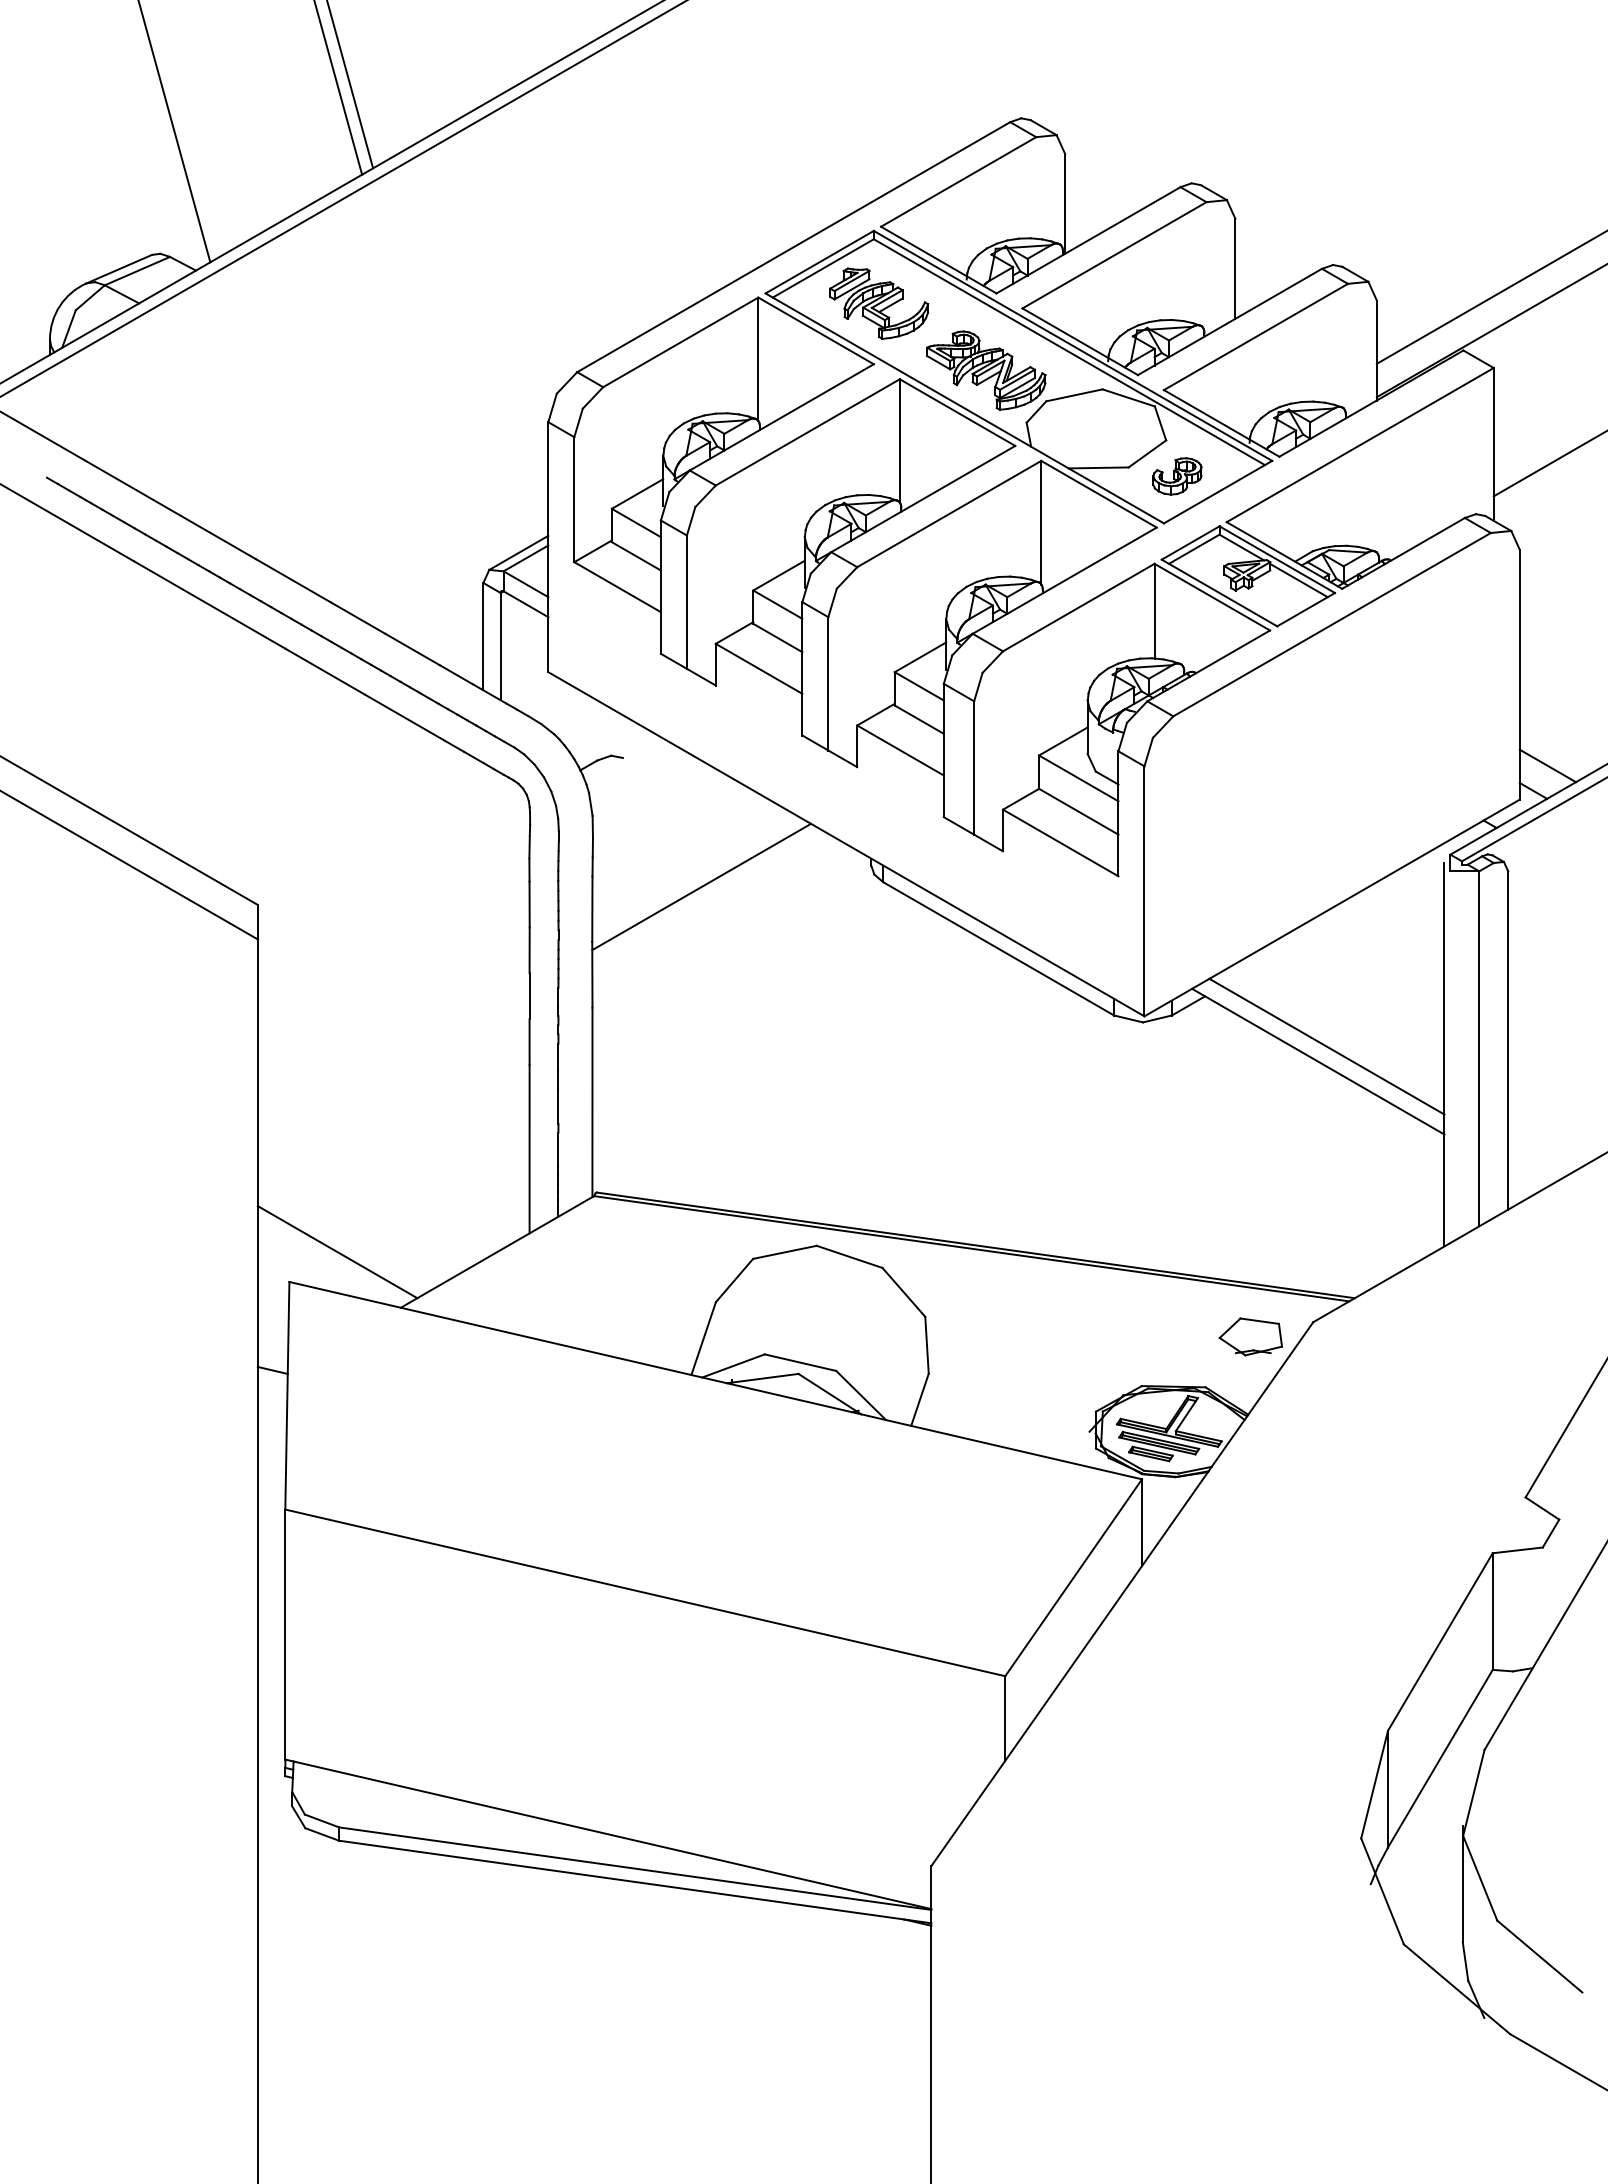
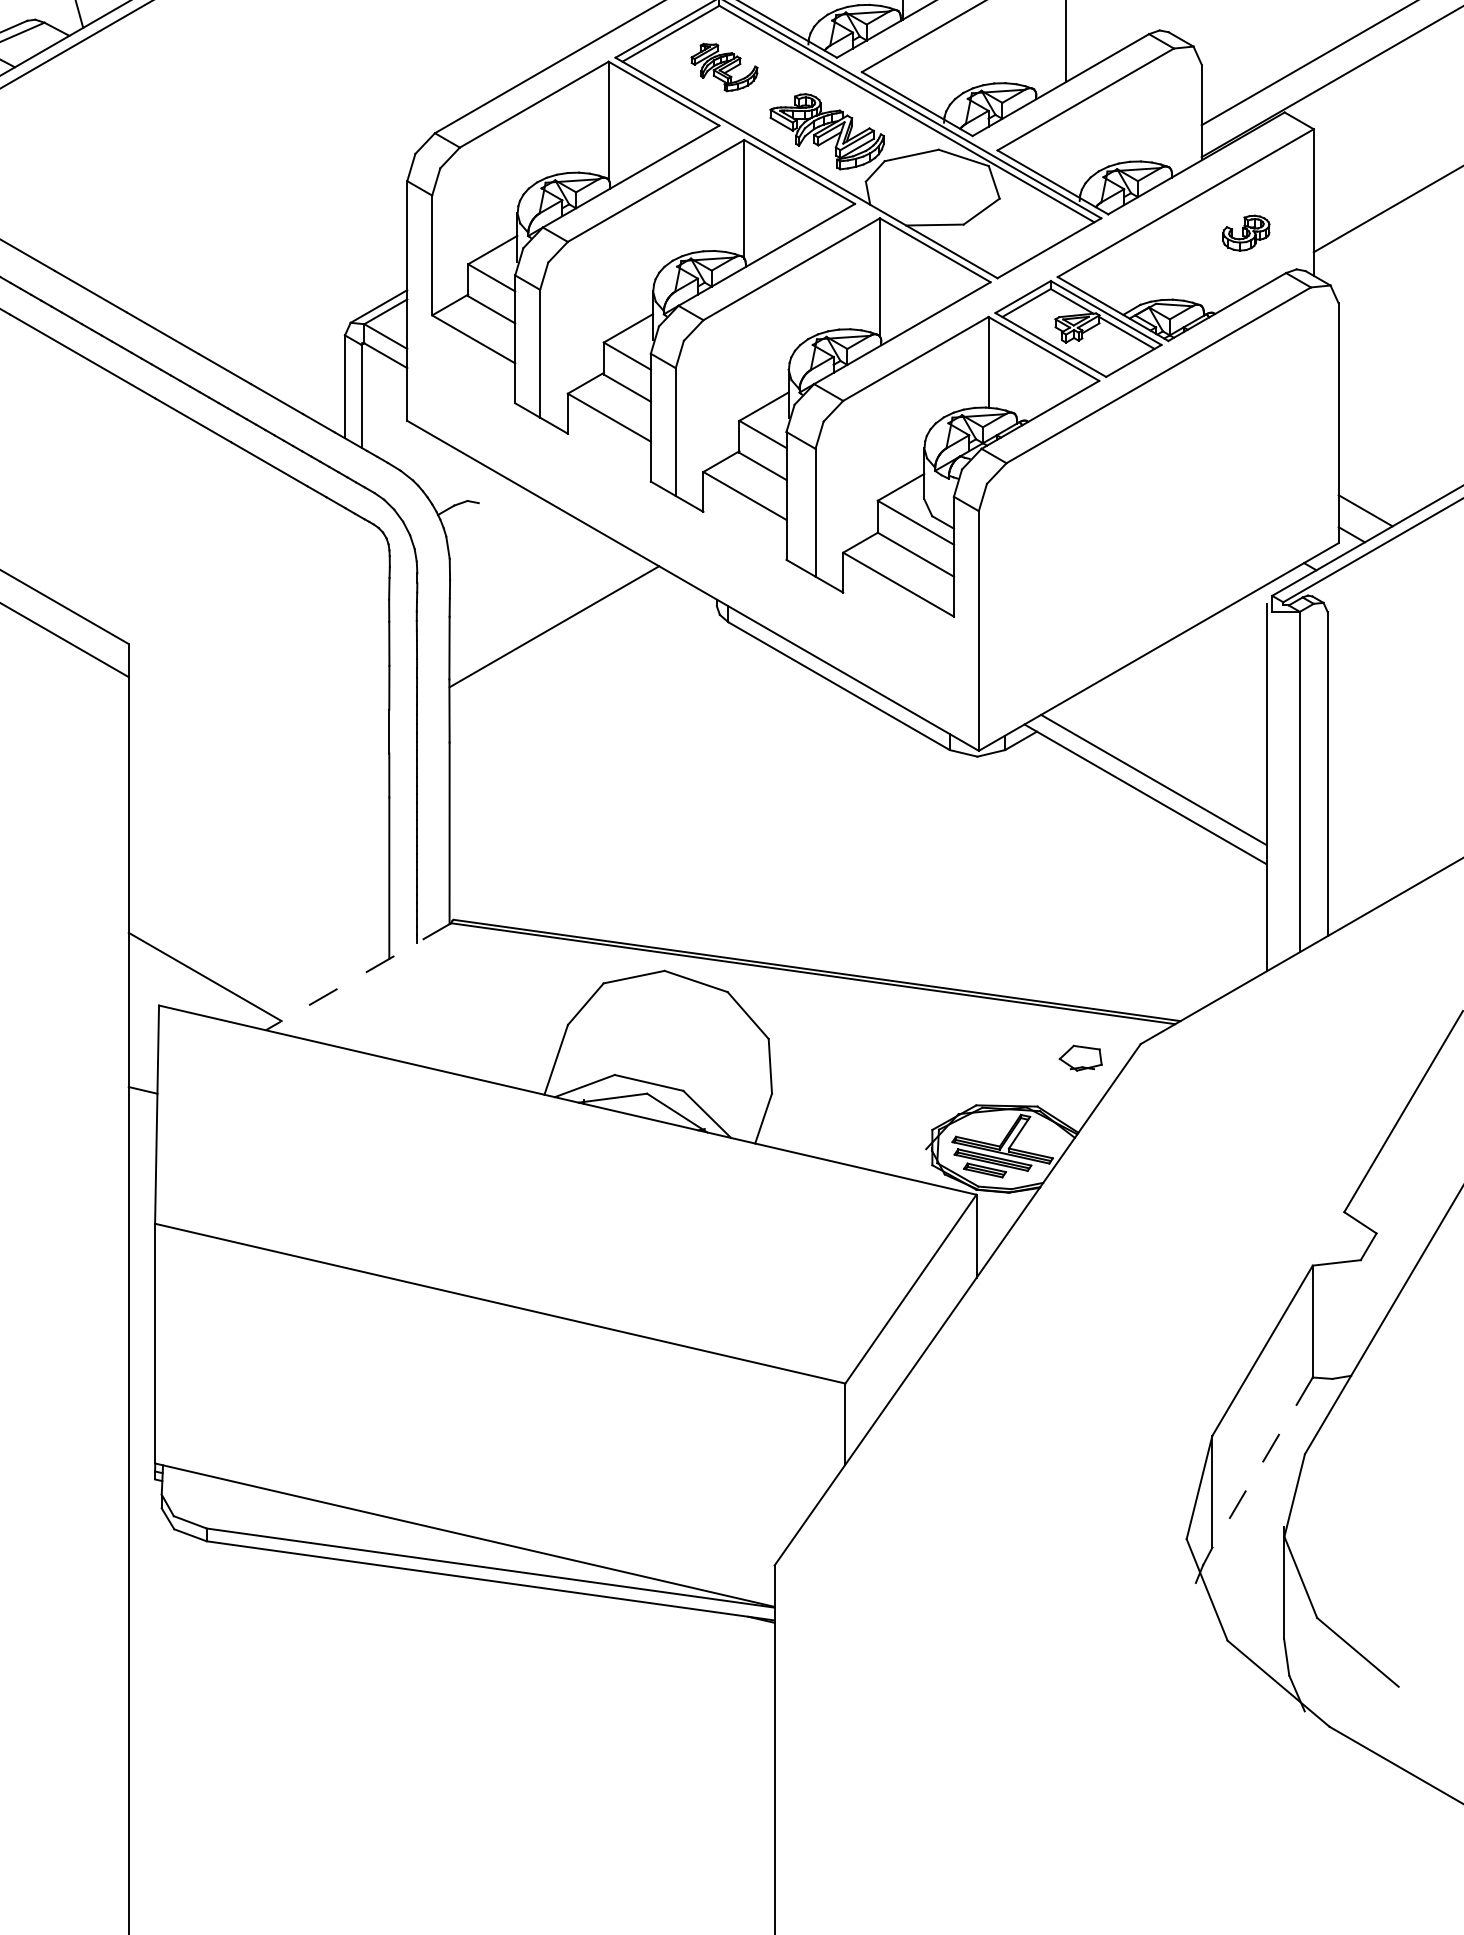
part: (879, 303) -> (724, 67), size x0.7
part: (1177, 476) -> (1246, 233), moved
line: (497, 1251) -> (358, 976), solid -> dashed
part: (1250, 1336) -> (1080, 1057), size x0.7
line: (1440, 1759) -> (1262, 1463), solid -> dashed

